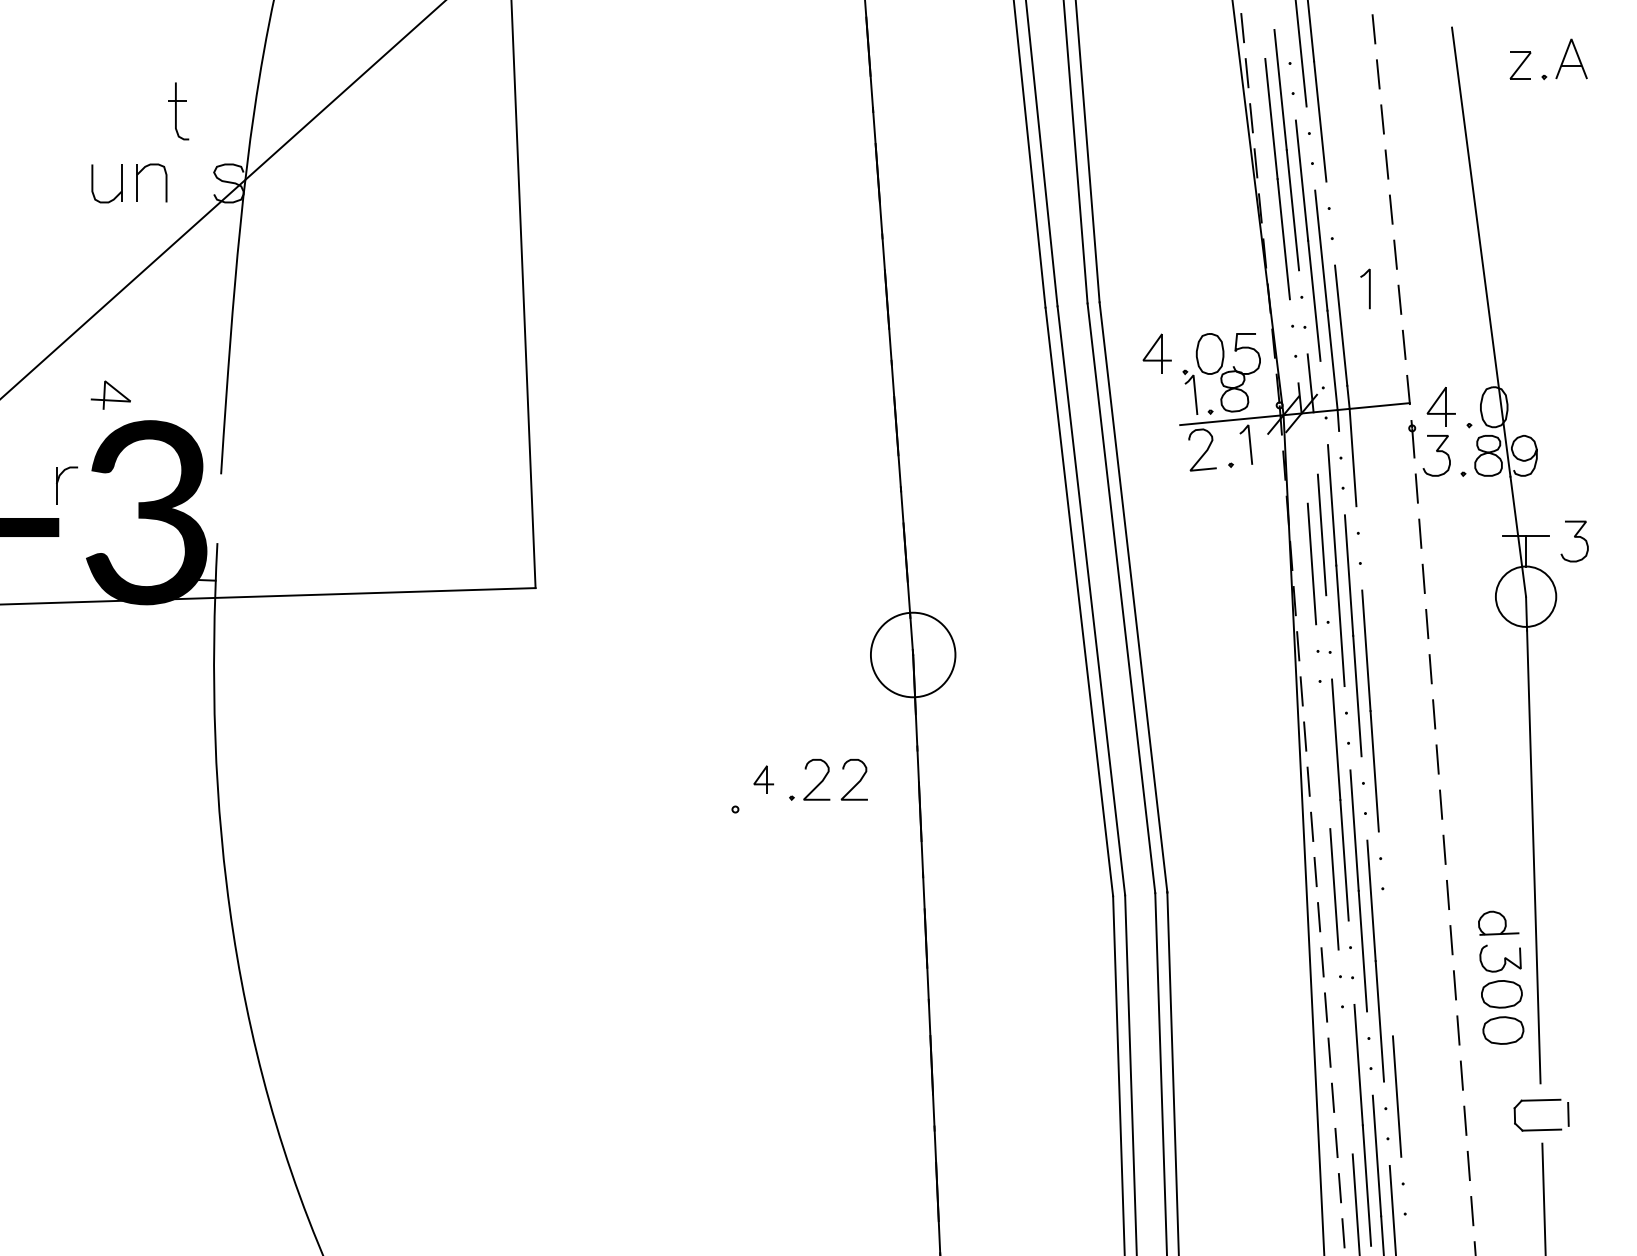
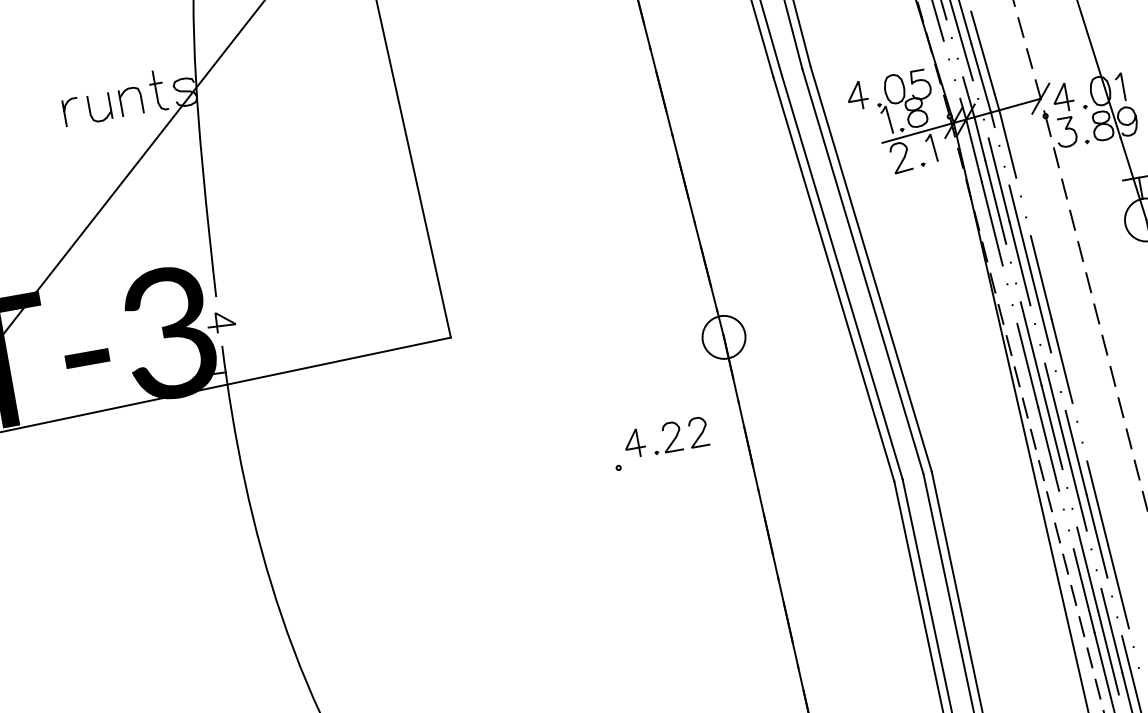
part: (178, 111) -> (158, 90), moved
line: (1369, 288) -> (1123, 86), moved
part: (110, 394) -> (220, 321), moved
line: (1409, 402) -> (1040, 98), added
line: (1315, 443) -> (979, 138), added
line: (1304, 458) -> (973, 150), added
part: (58, 482) -> (65, 110), moved
circle: (912, 654) -> (723, 337), size x0.71
line: (1325, 768) -> (1027, 365), added
part: (763, 779) -> (634, 443), size x1.43
line: (1388, 975) -> (1097, 502), added
line: (1348, 1093) -> (1084, 590), added

